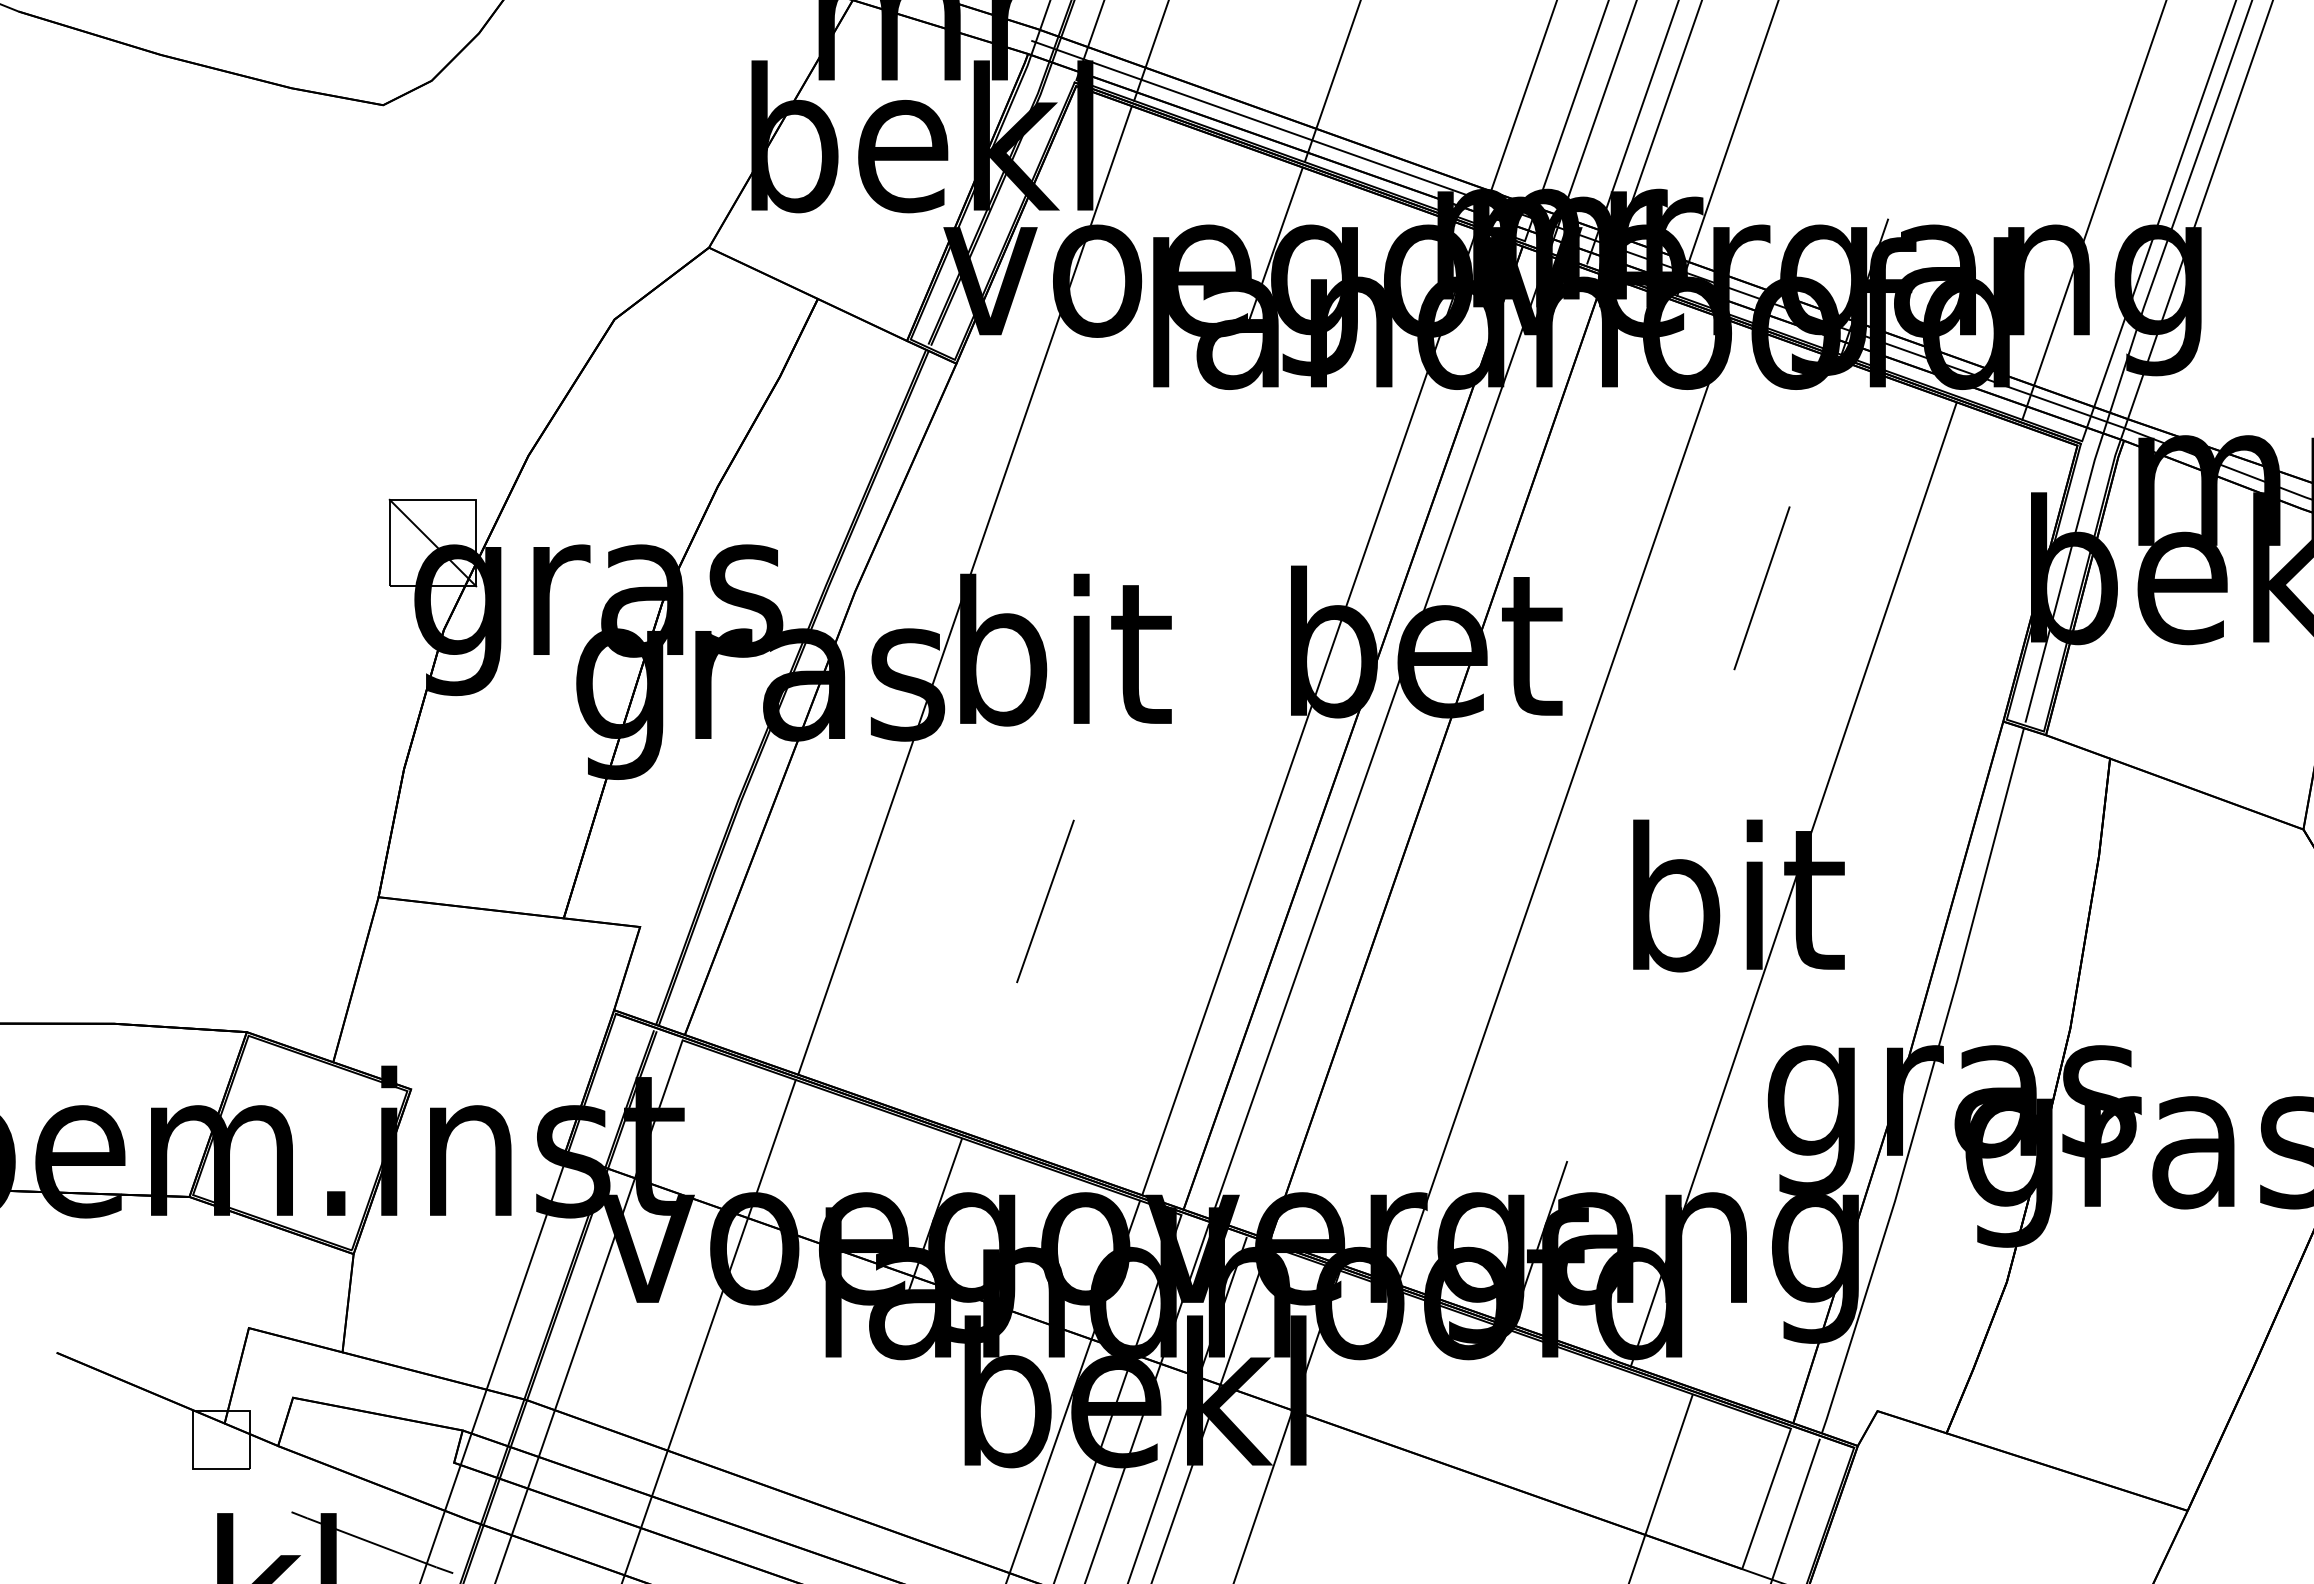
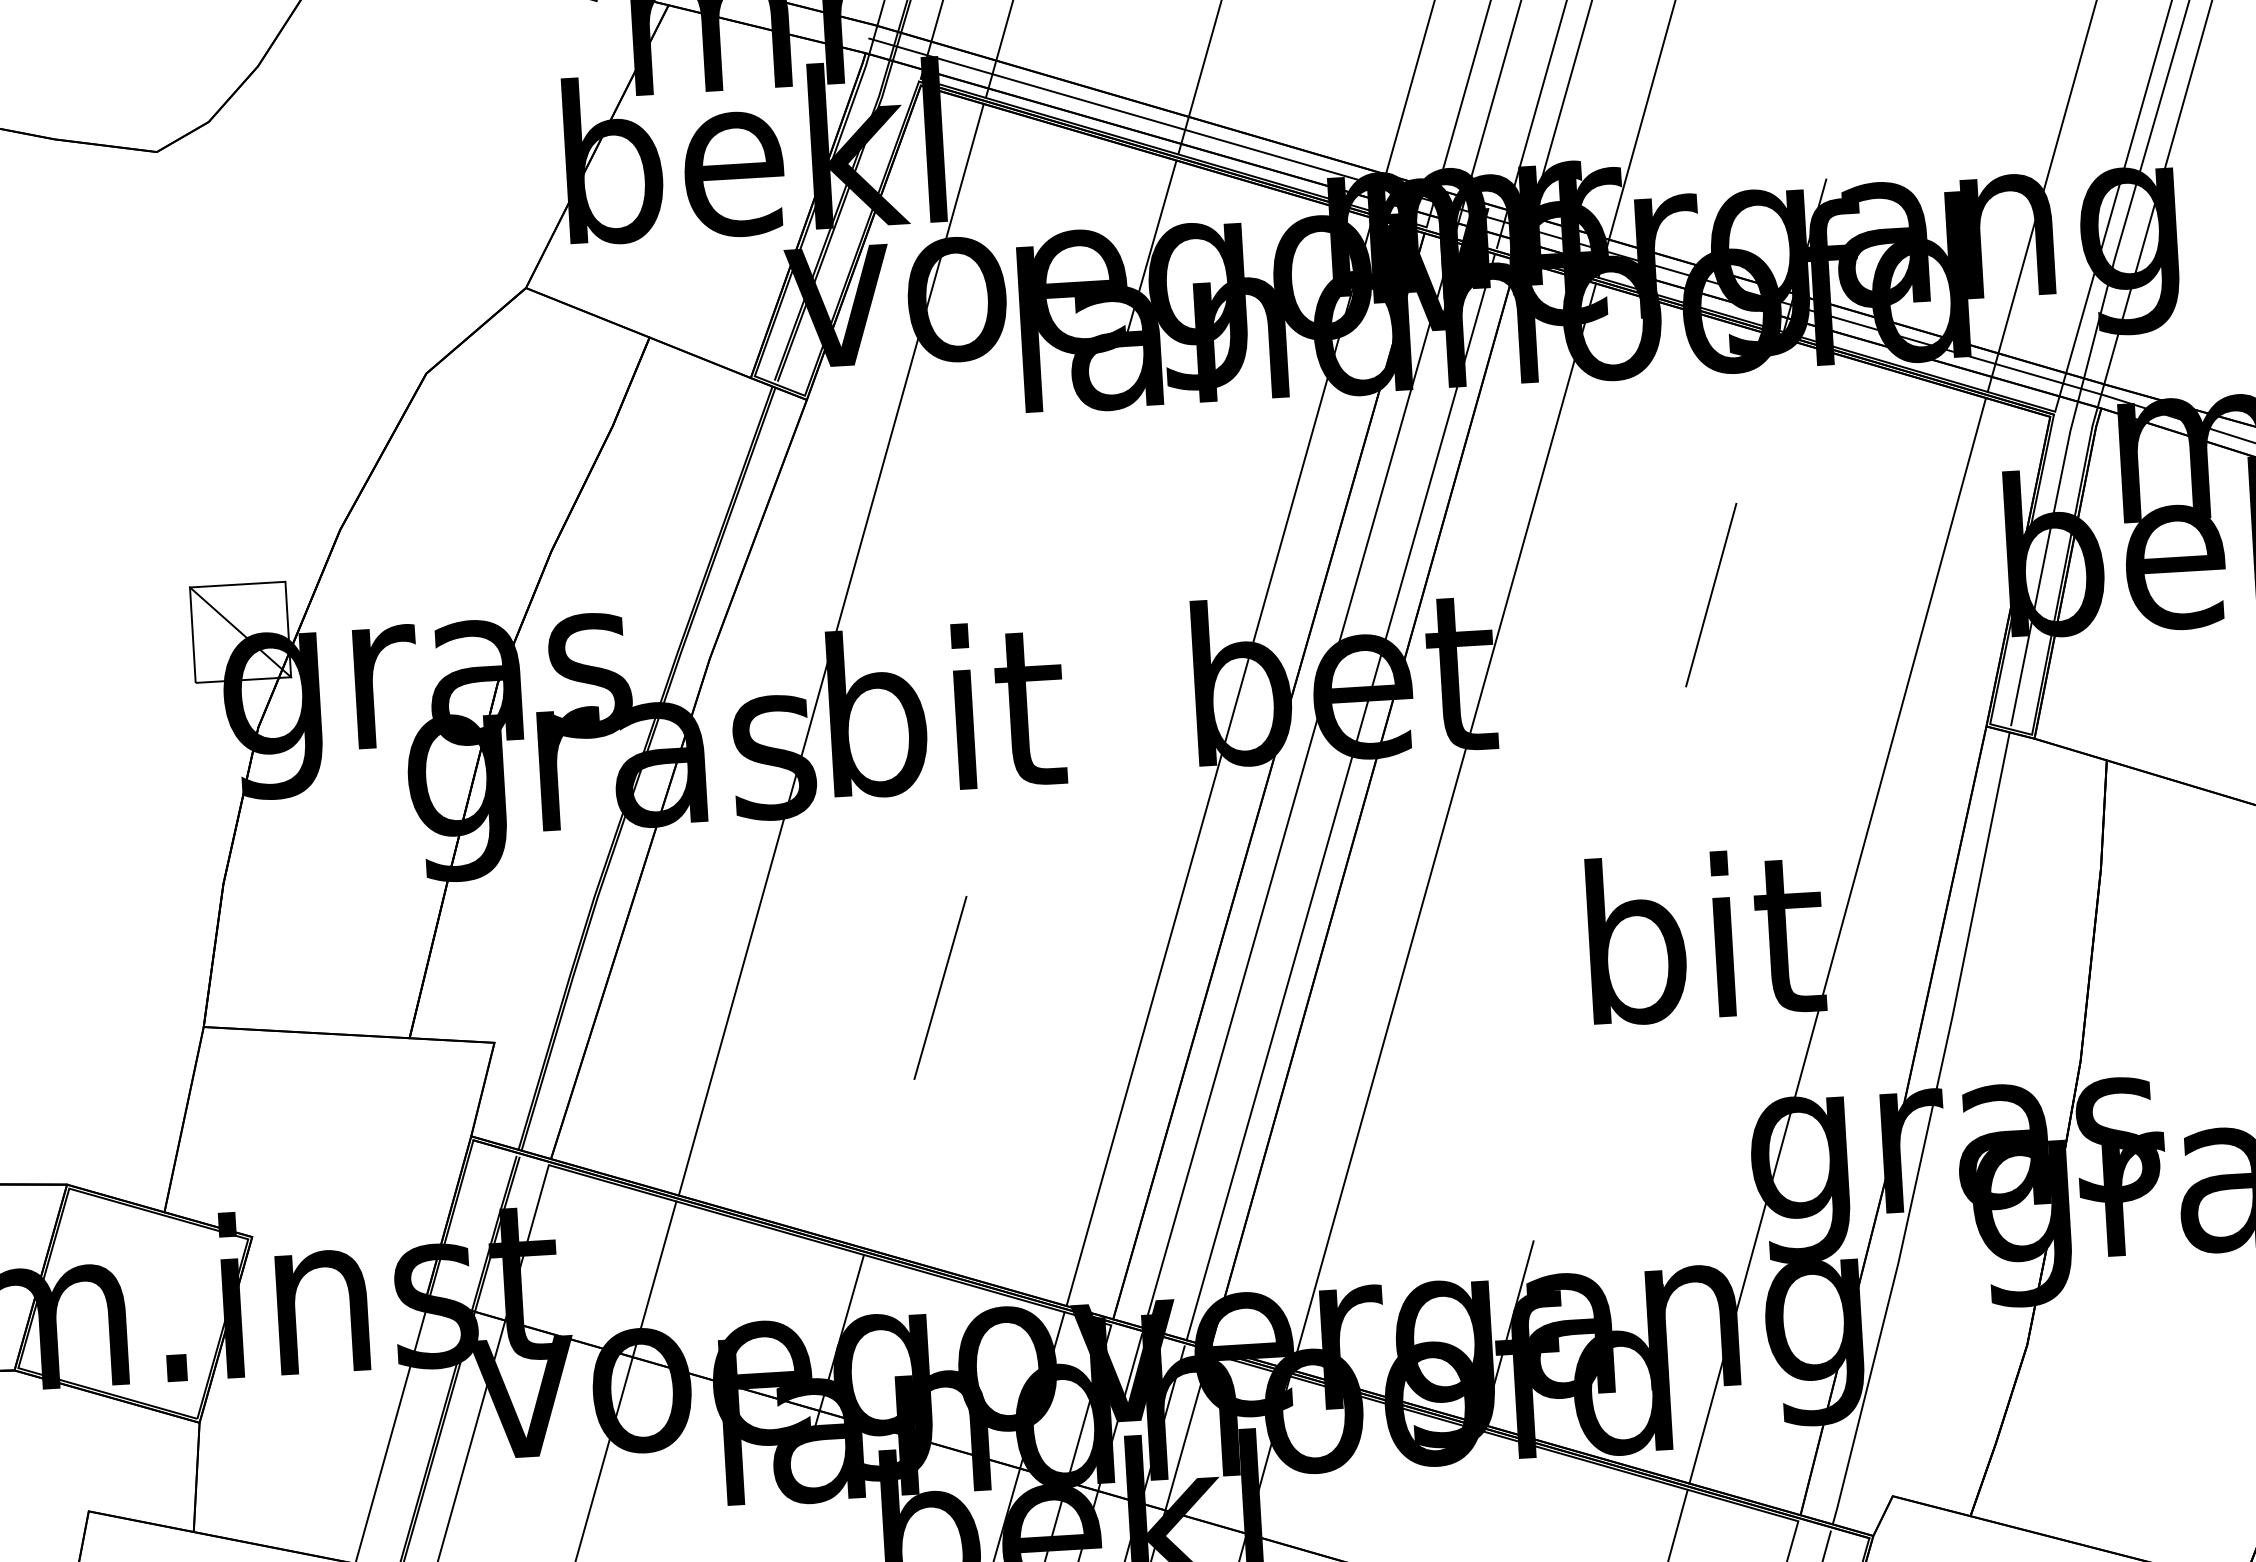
line: (1416, 750) -> (1340, 796), added
line: (1564, 802) -> (1444, 827), moved
line: (1793, 884) -> (1837, 940), moved

